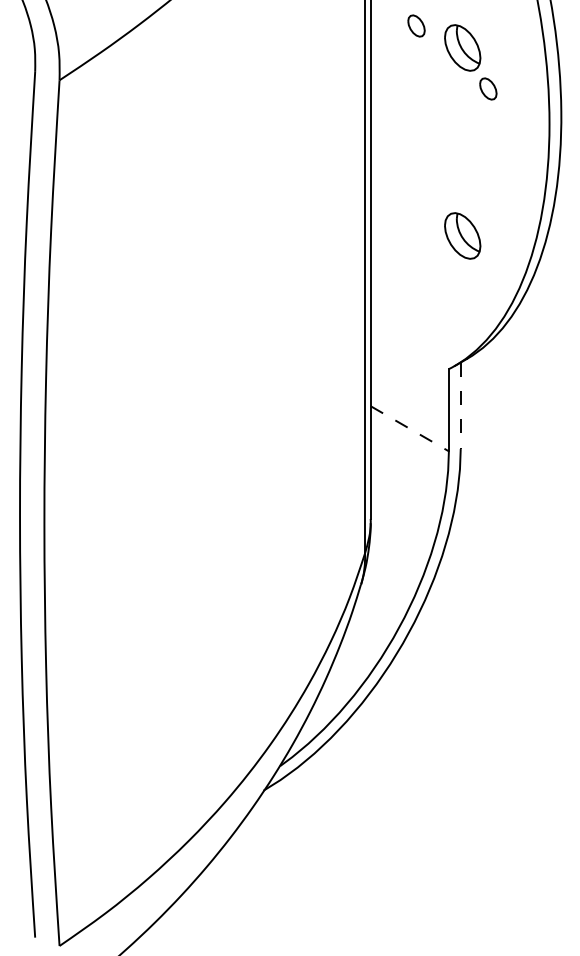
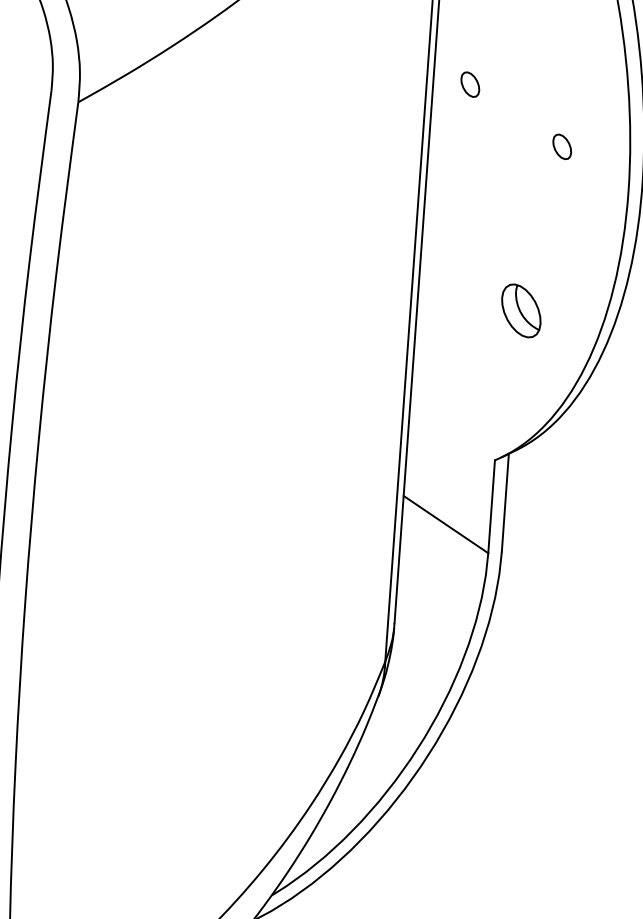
part: (416, 25) -> (470, 84), moved
part: (462, 47) -> (536, 97), removed
line: (460, 406) -> (505, 503), dashed -> solid
line: (410, 429) -> (446, 525), dashed -> solid

